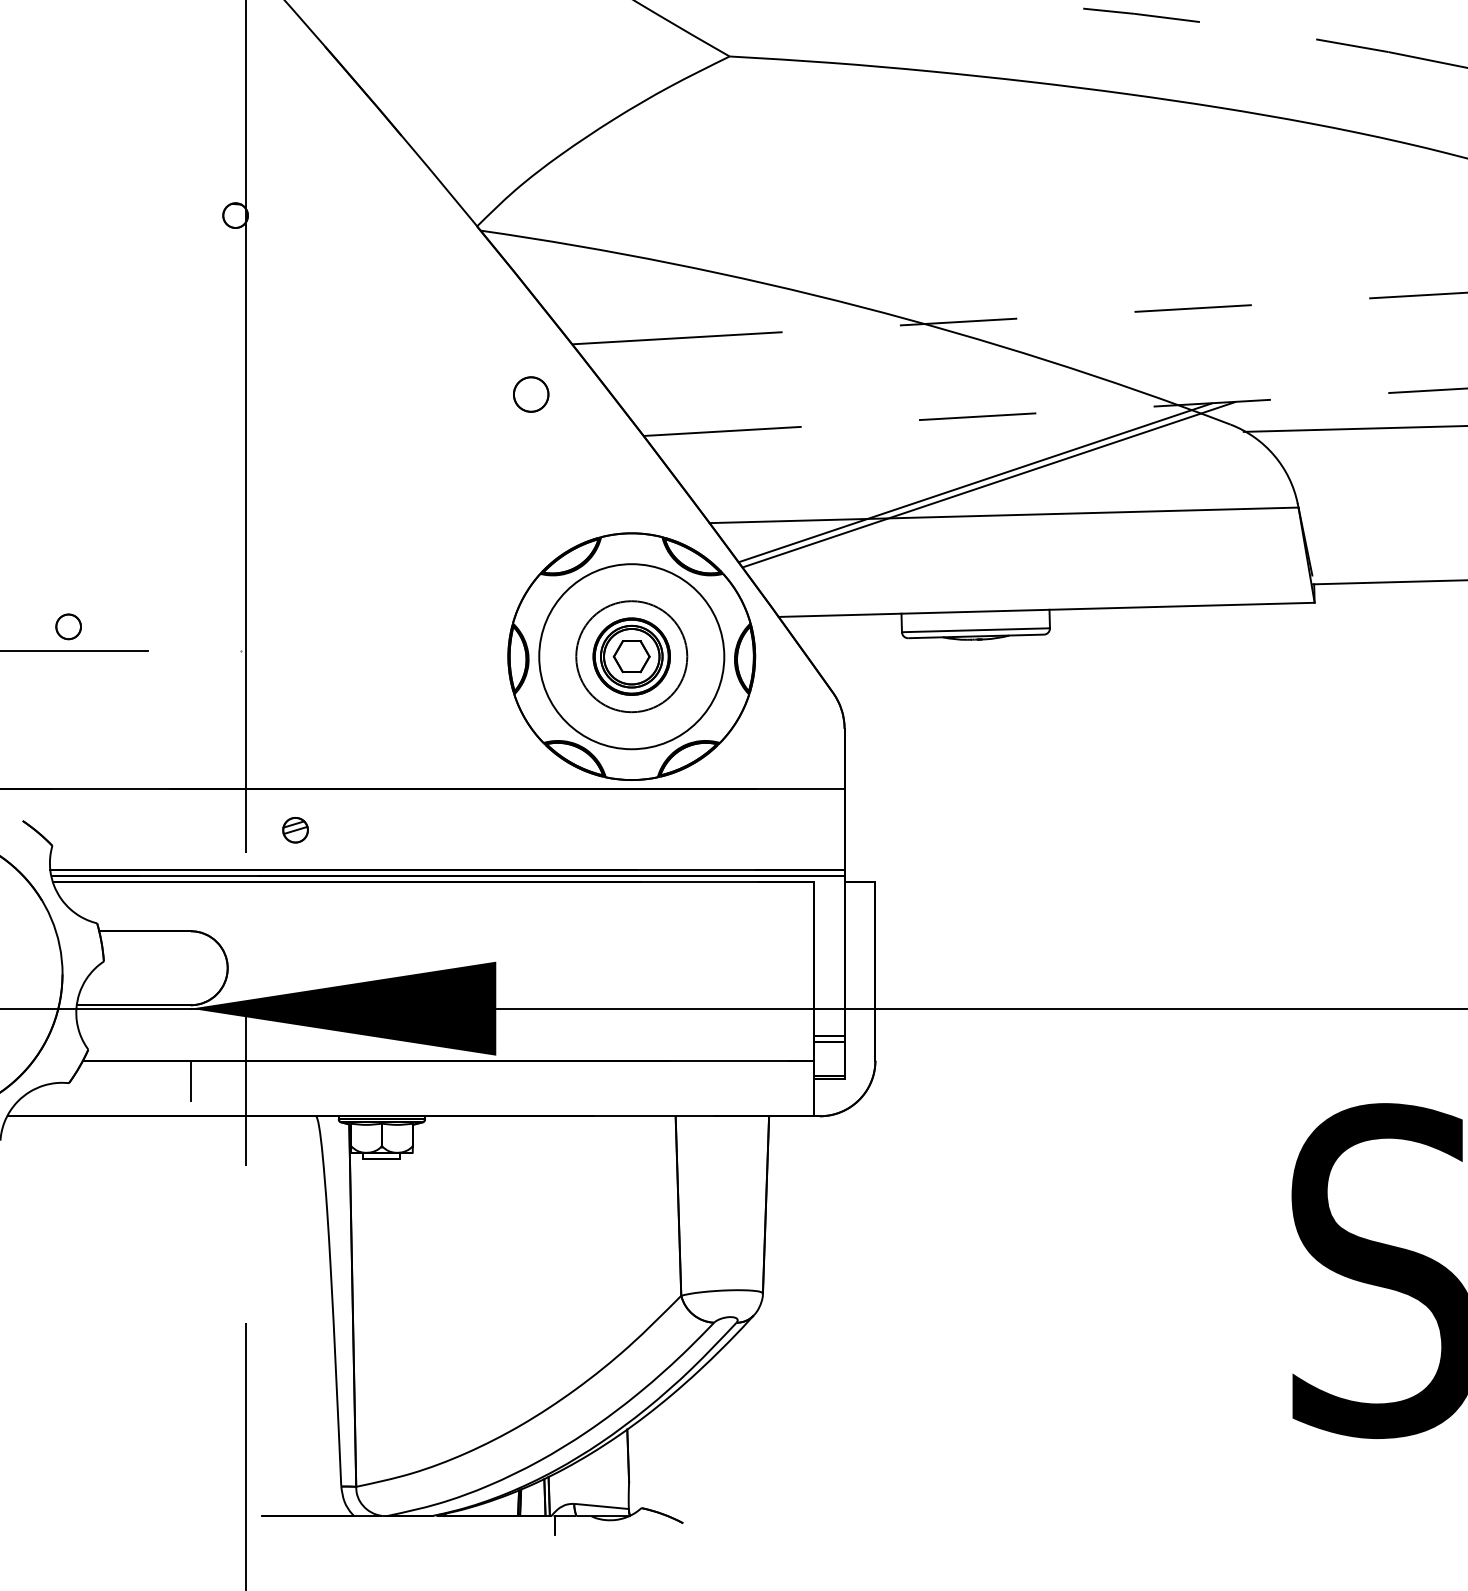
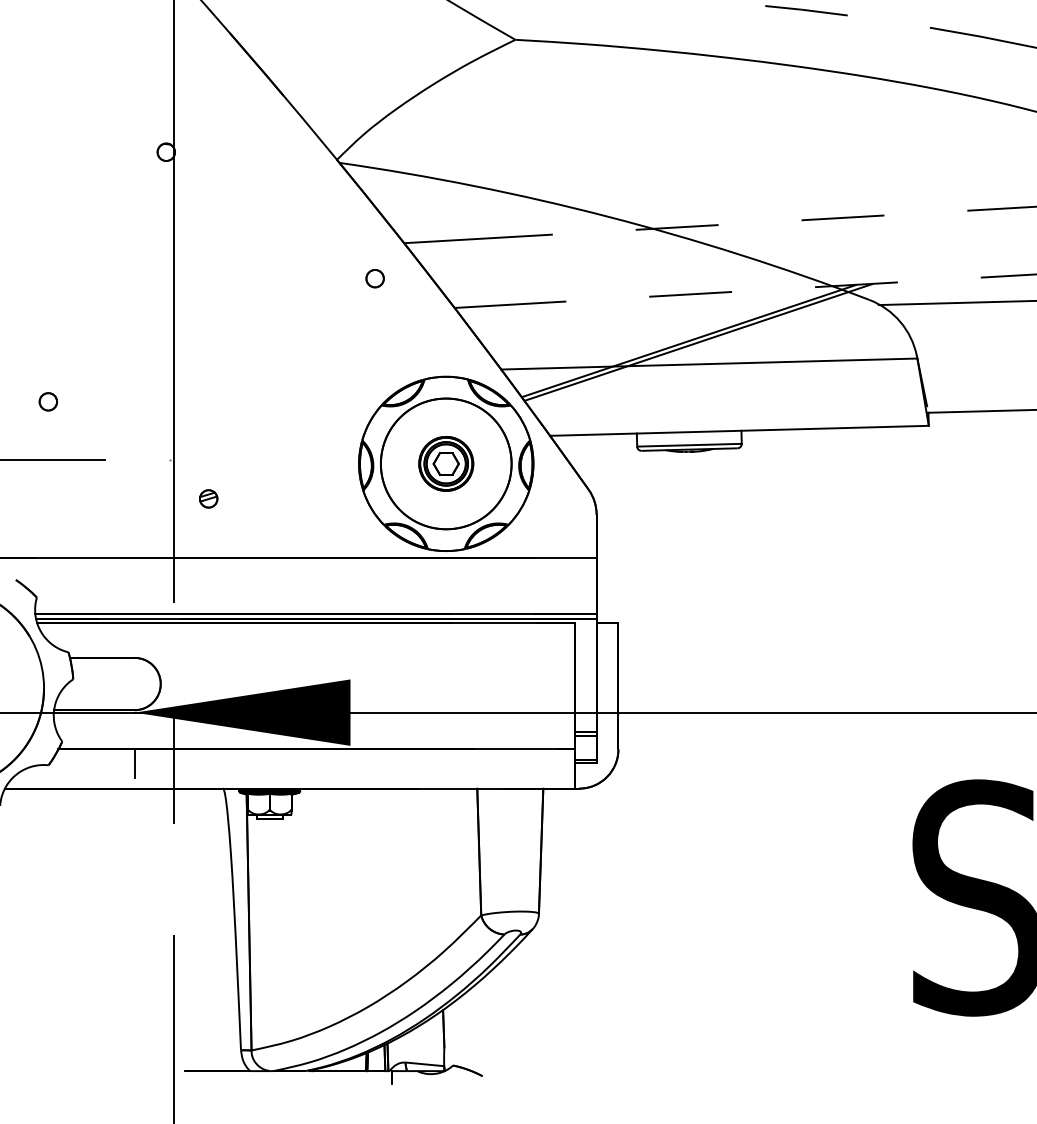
part: (530, 394) -> (374, 278), size x0.71
part: (68, 626) -> (48, 401), moved
circle: (631, 656) -> (446, 463), size x1.67
part: (295, 830) -> (208, 499), moved

